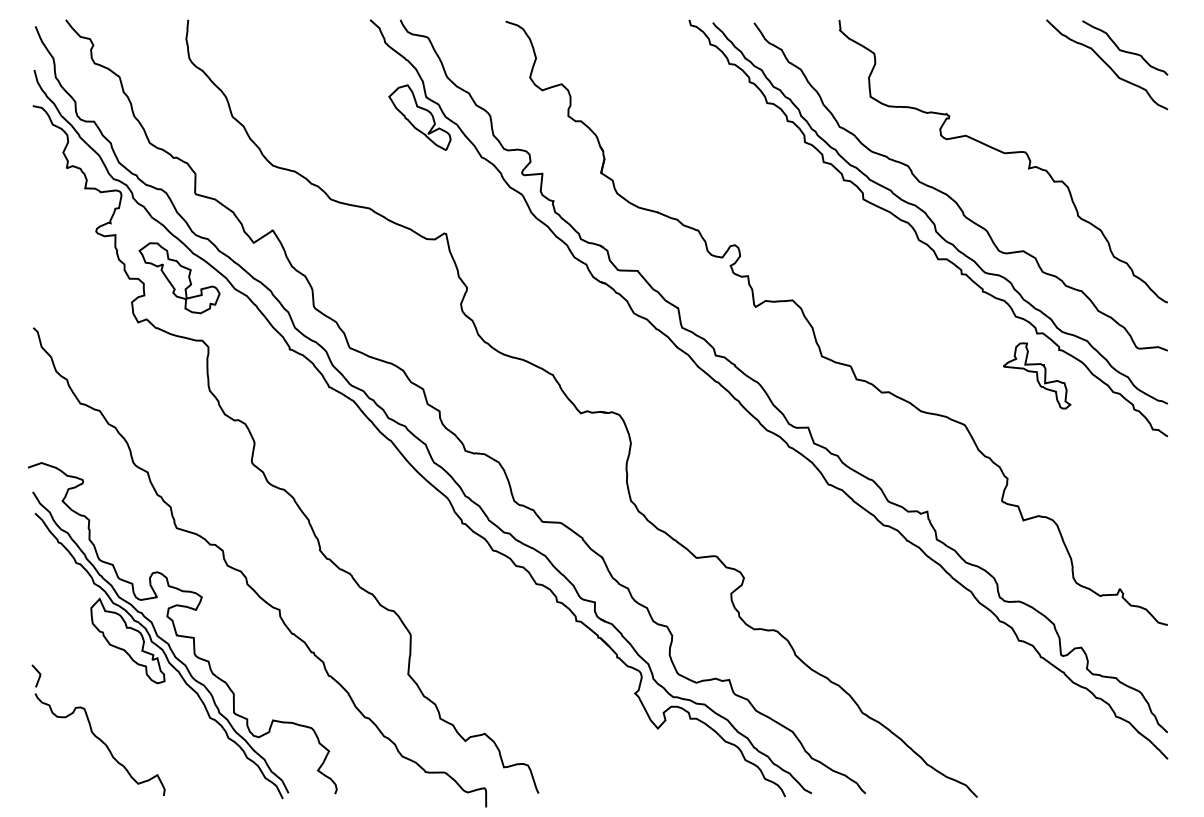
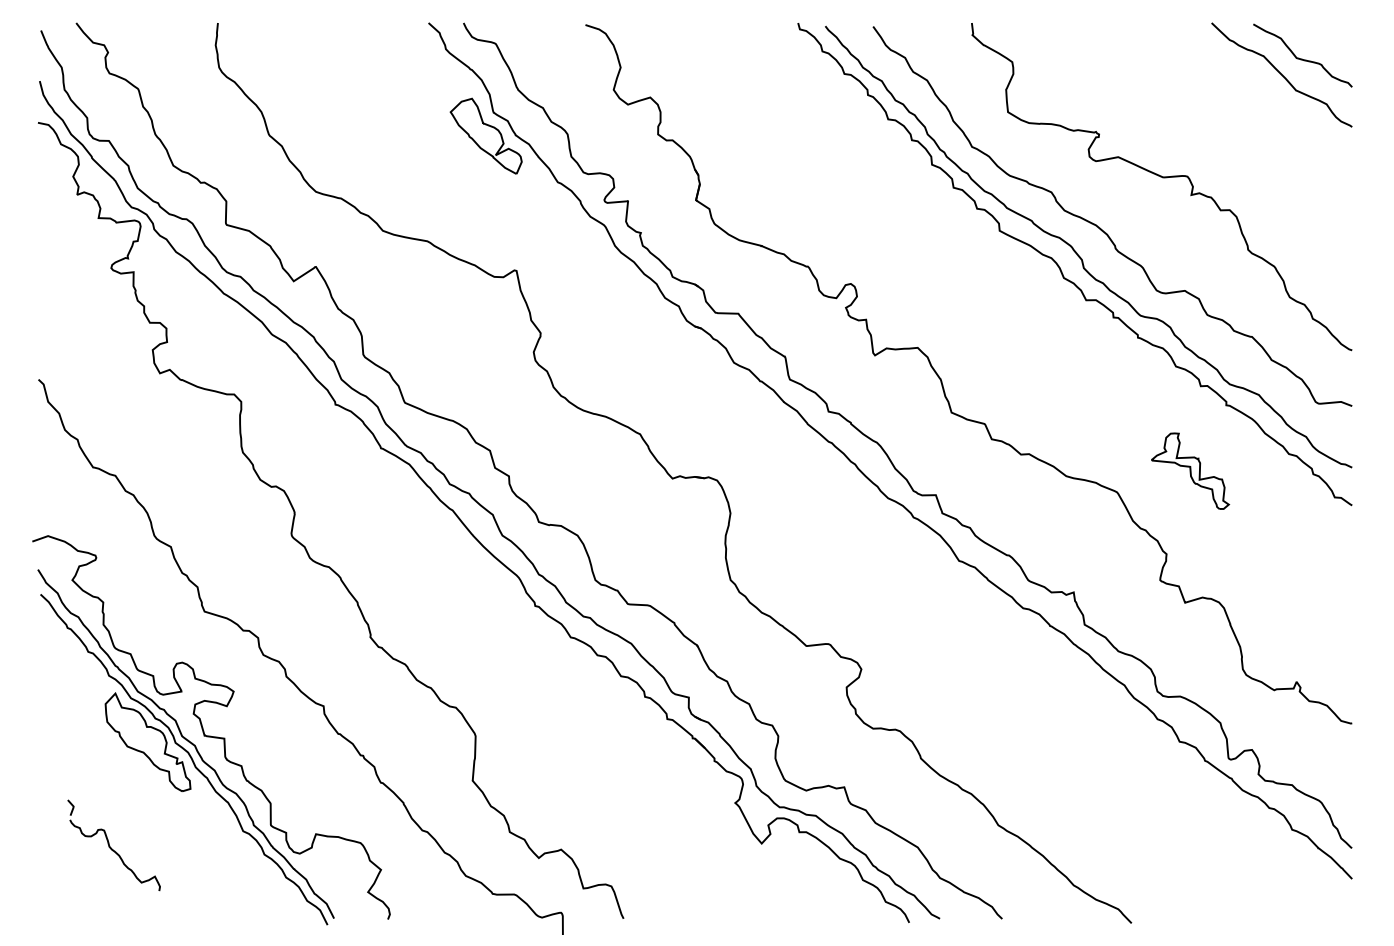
part: (179, 278) -> (207, 322), removed
part: (1037, 375) -> (1190, 470), moved
part: (98, 729) -> (113, 844), size x0.6

